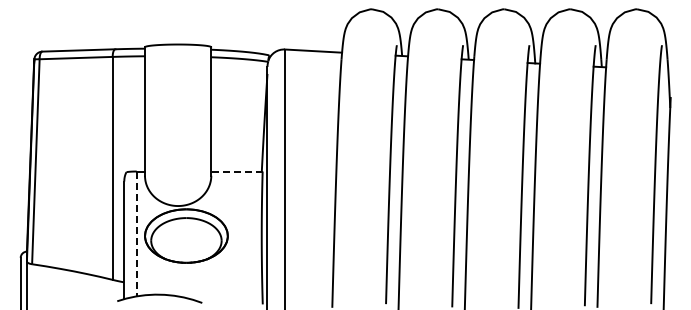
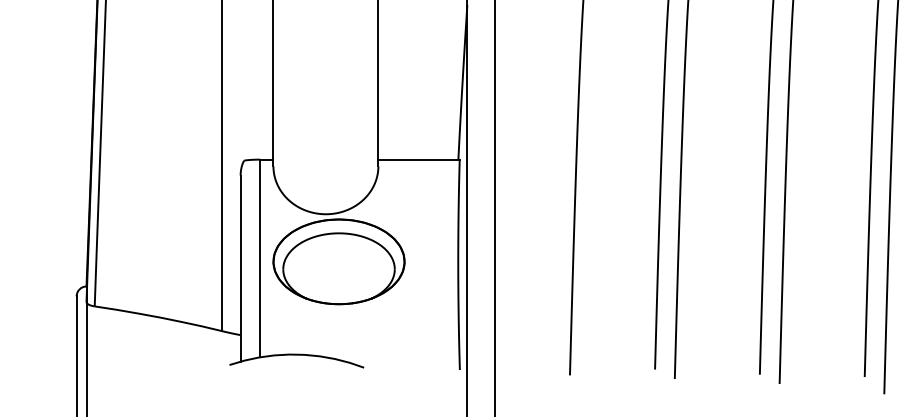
line: (236, 171) -> (418, 159), dashed -> solid
line: (136, 234) -> (259, 259), dashed -> solid

